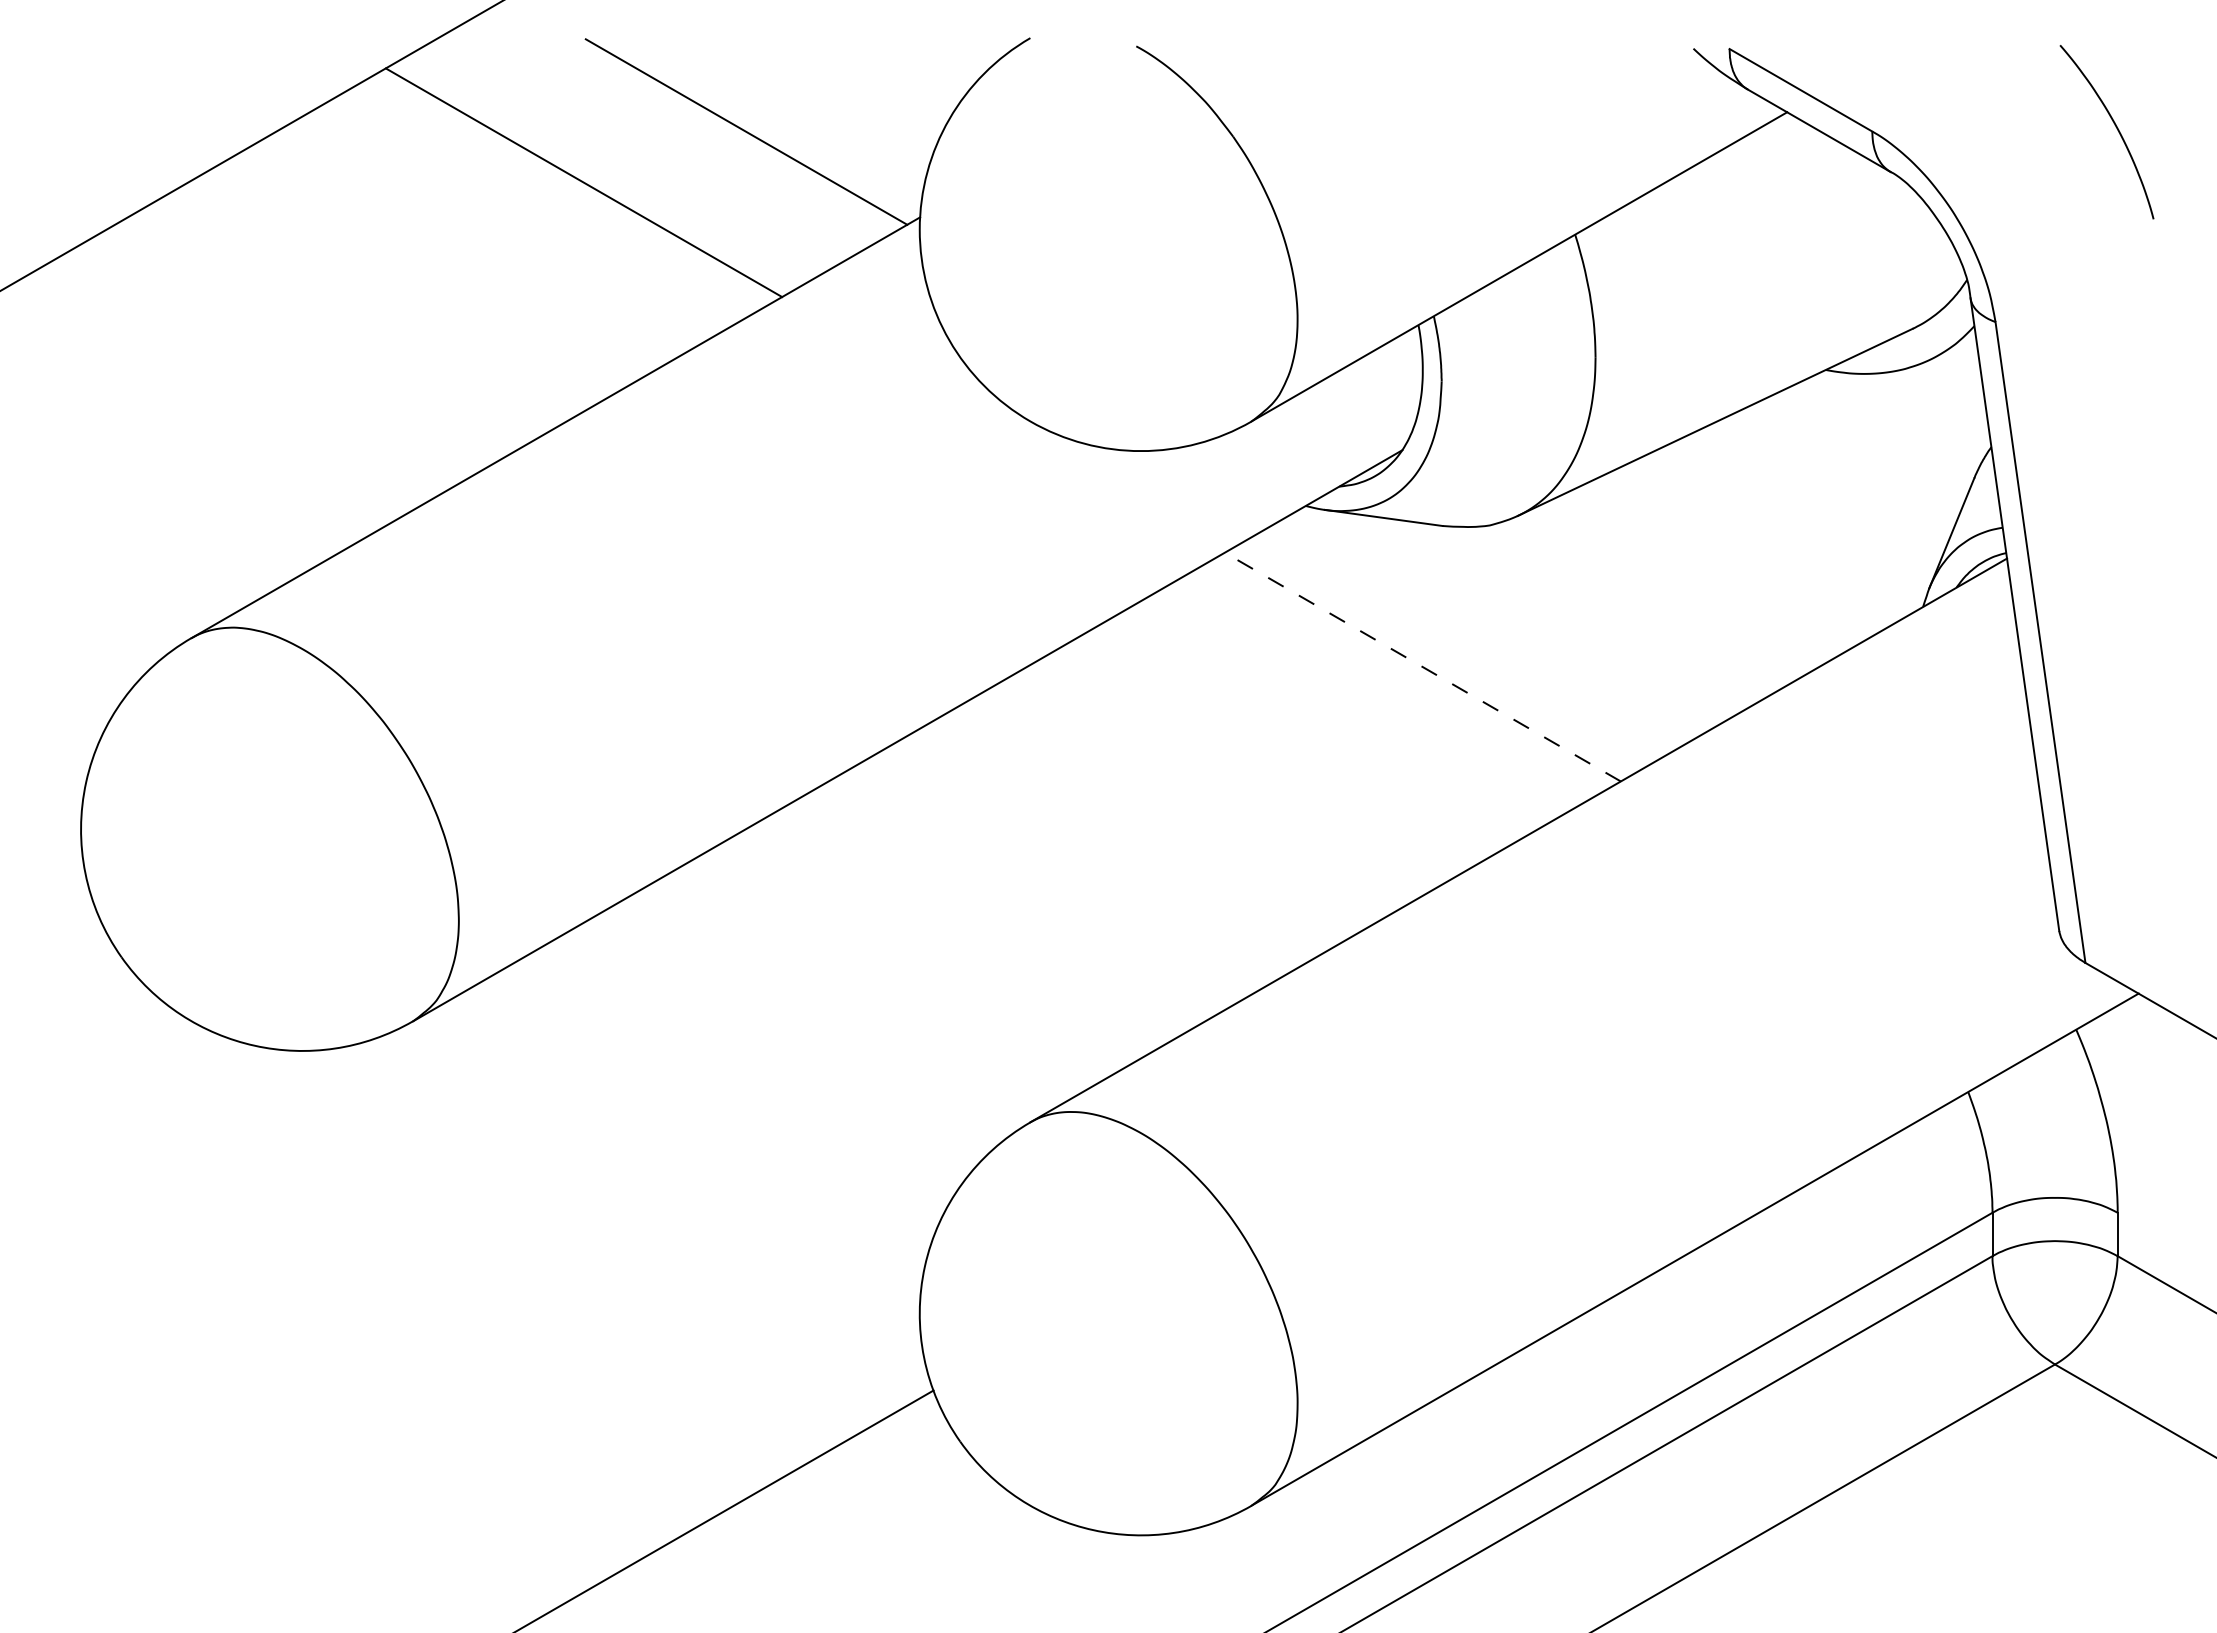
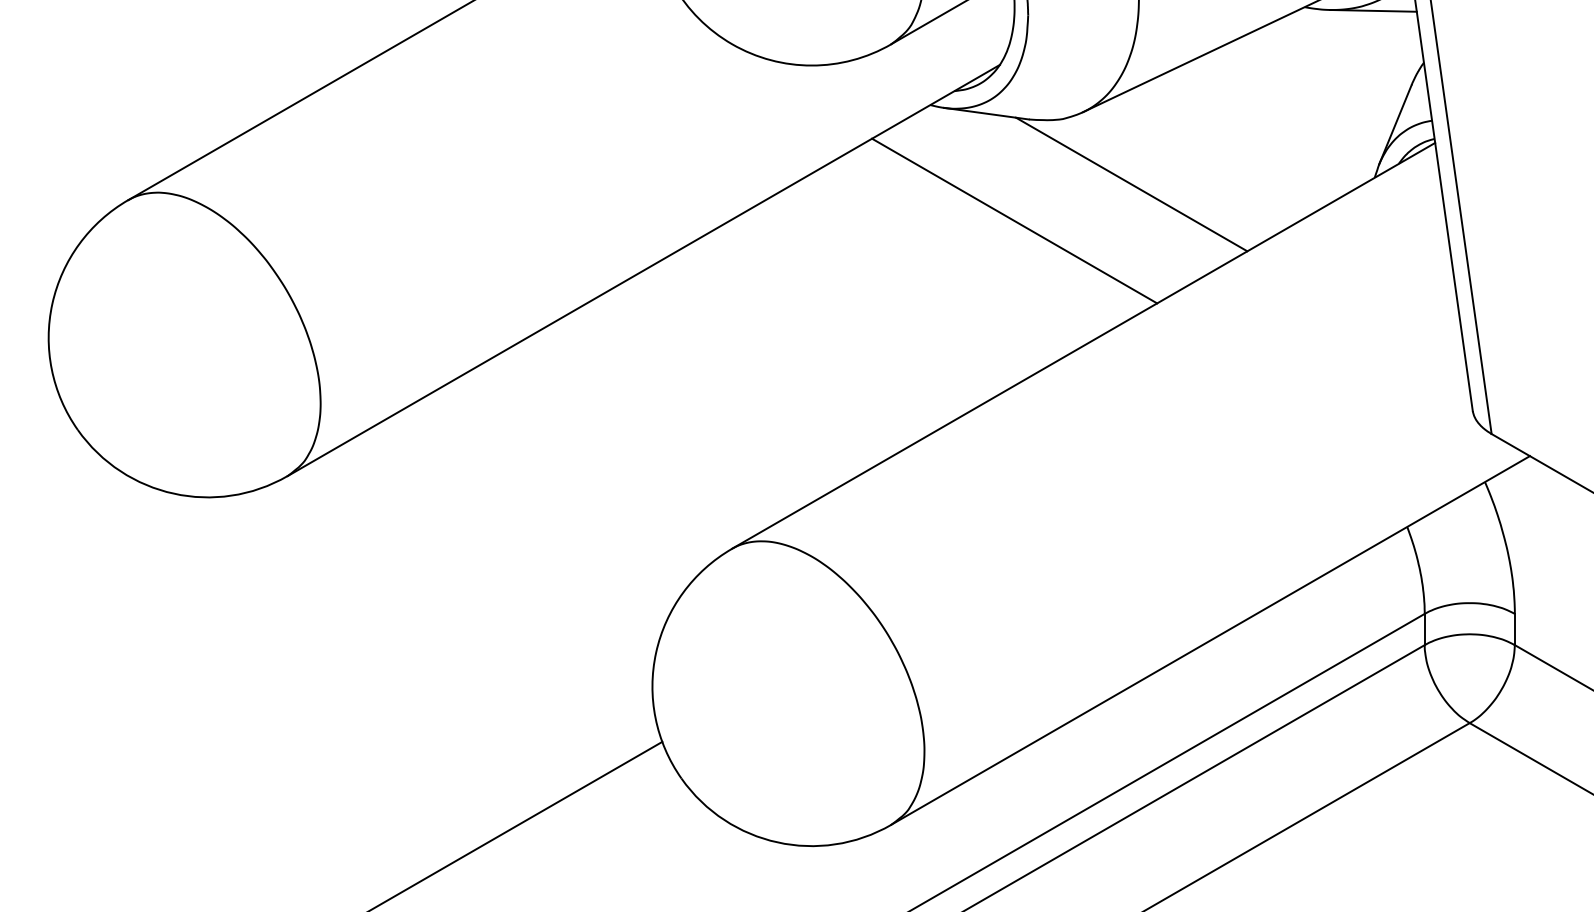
line: (1920, 374) -> (1372, 10), added
line: (1585, 616) -> (1131, 184), added
line: (1422, 667) -> (1014, 221), dashed -> solid

